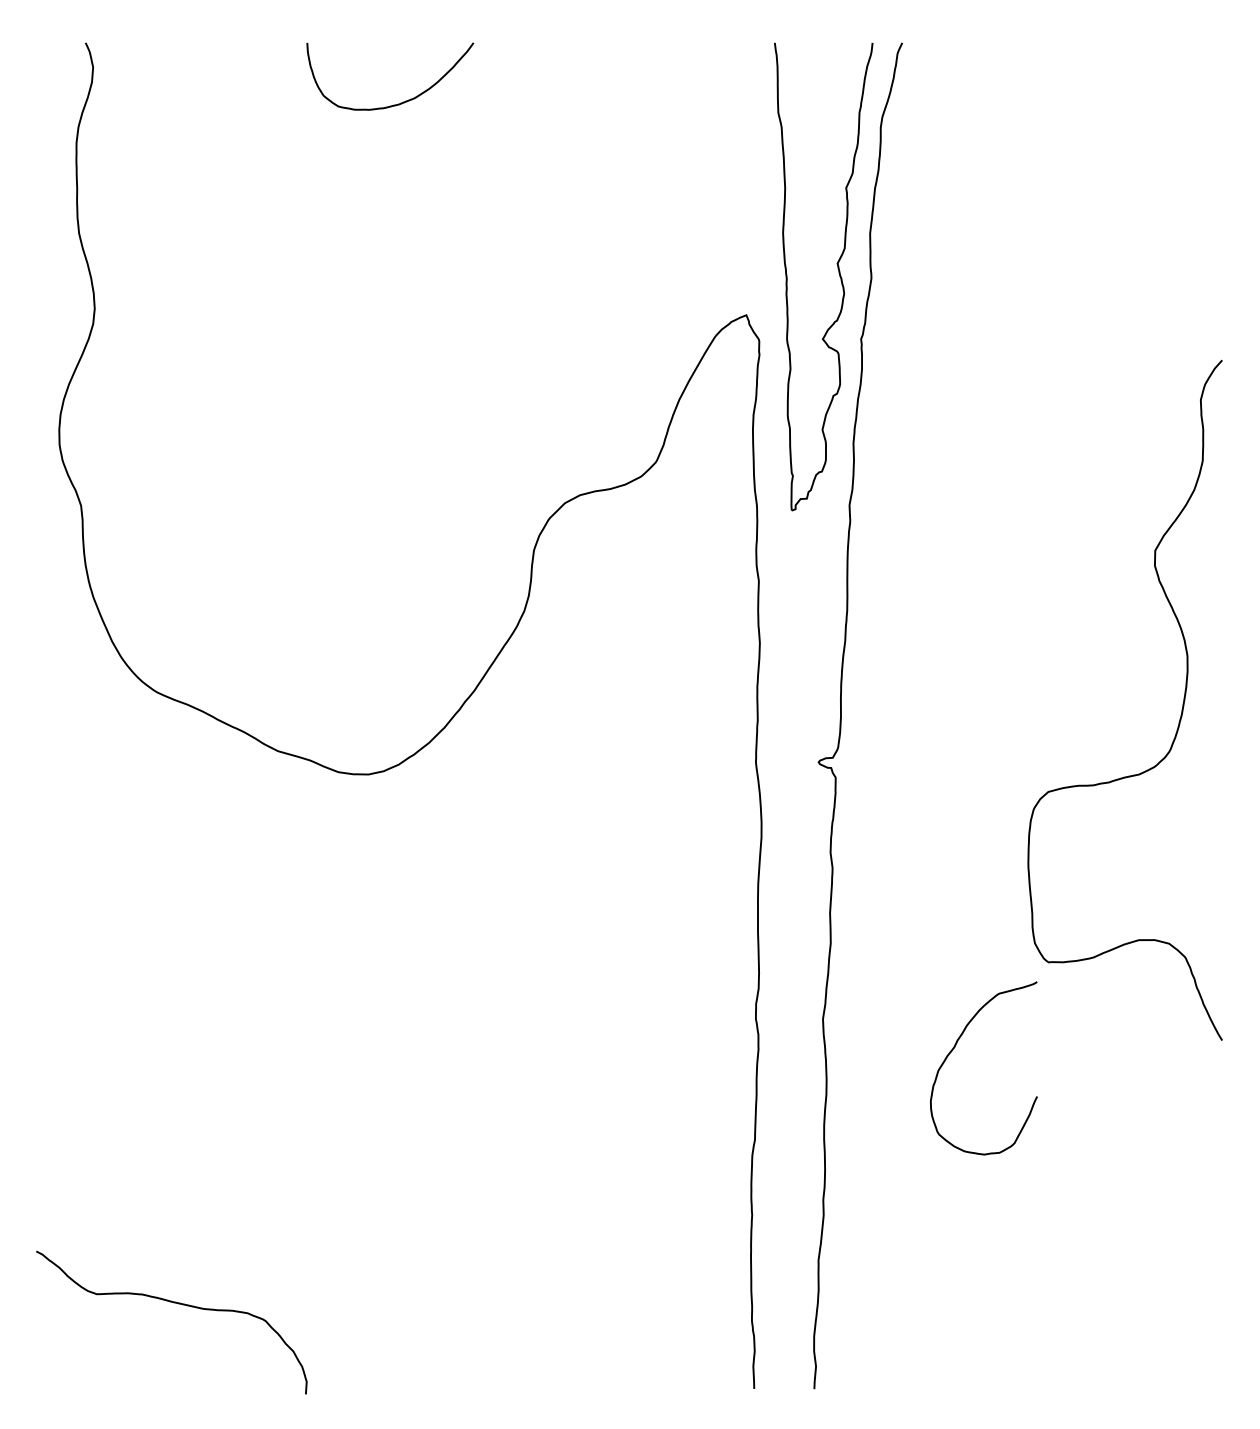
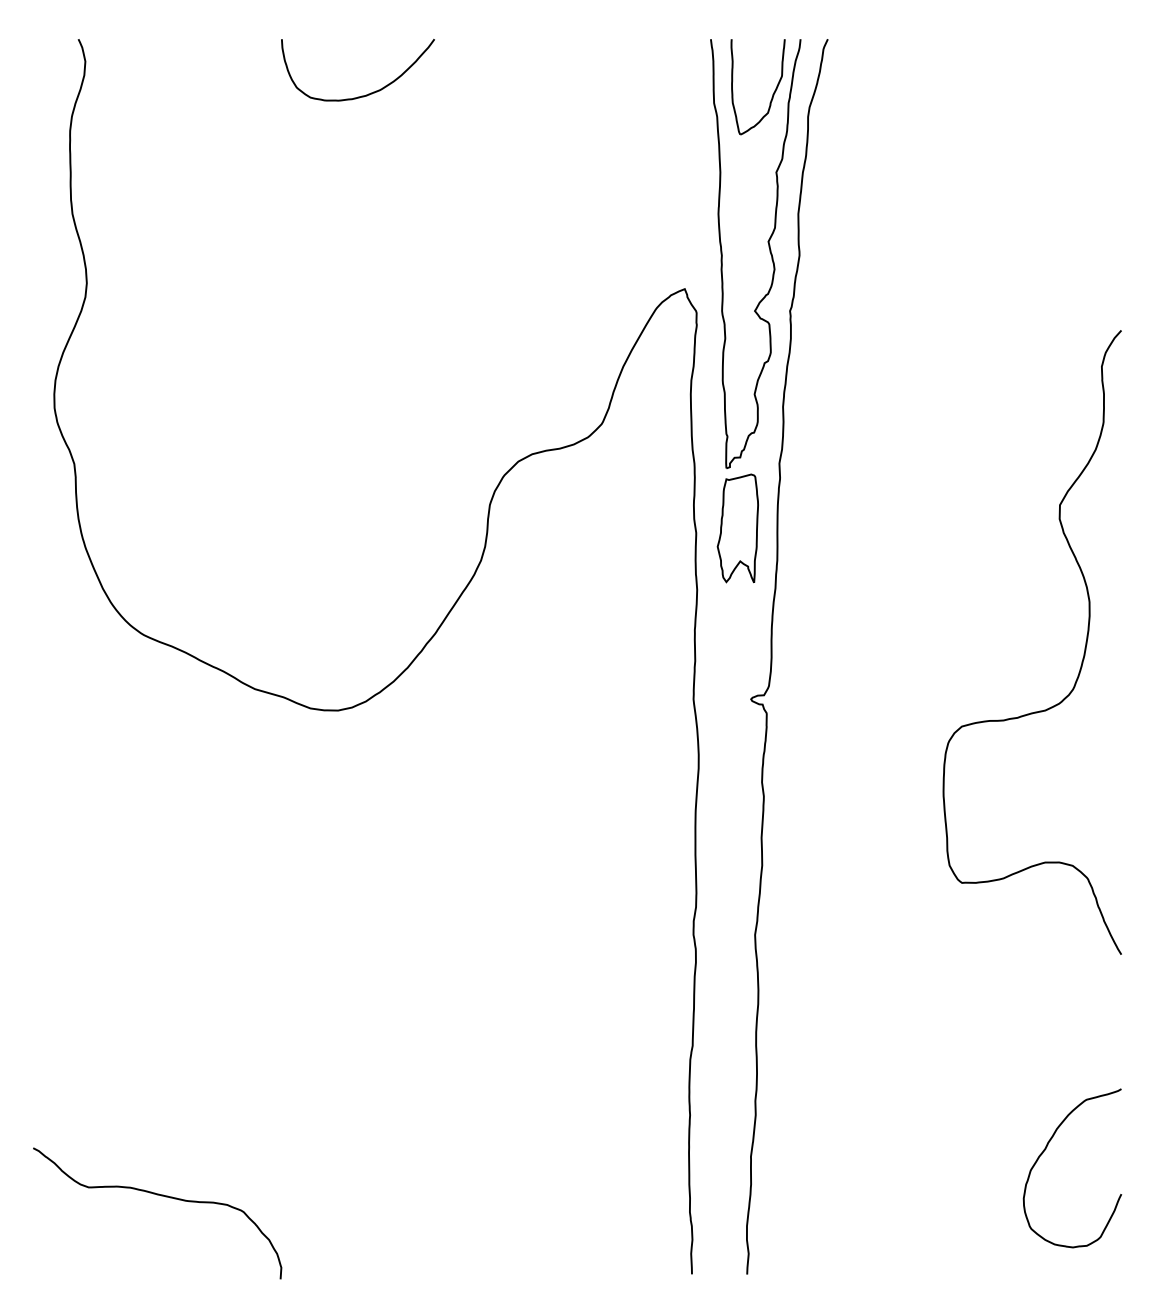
part: (842, 102) -> (772, 93), added
part: (804, 575) -> (738, 527), added
curve: (953, 1050) -> (1044, 1151), moved

